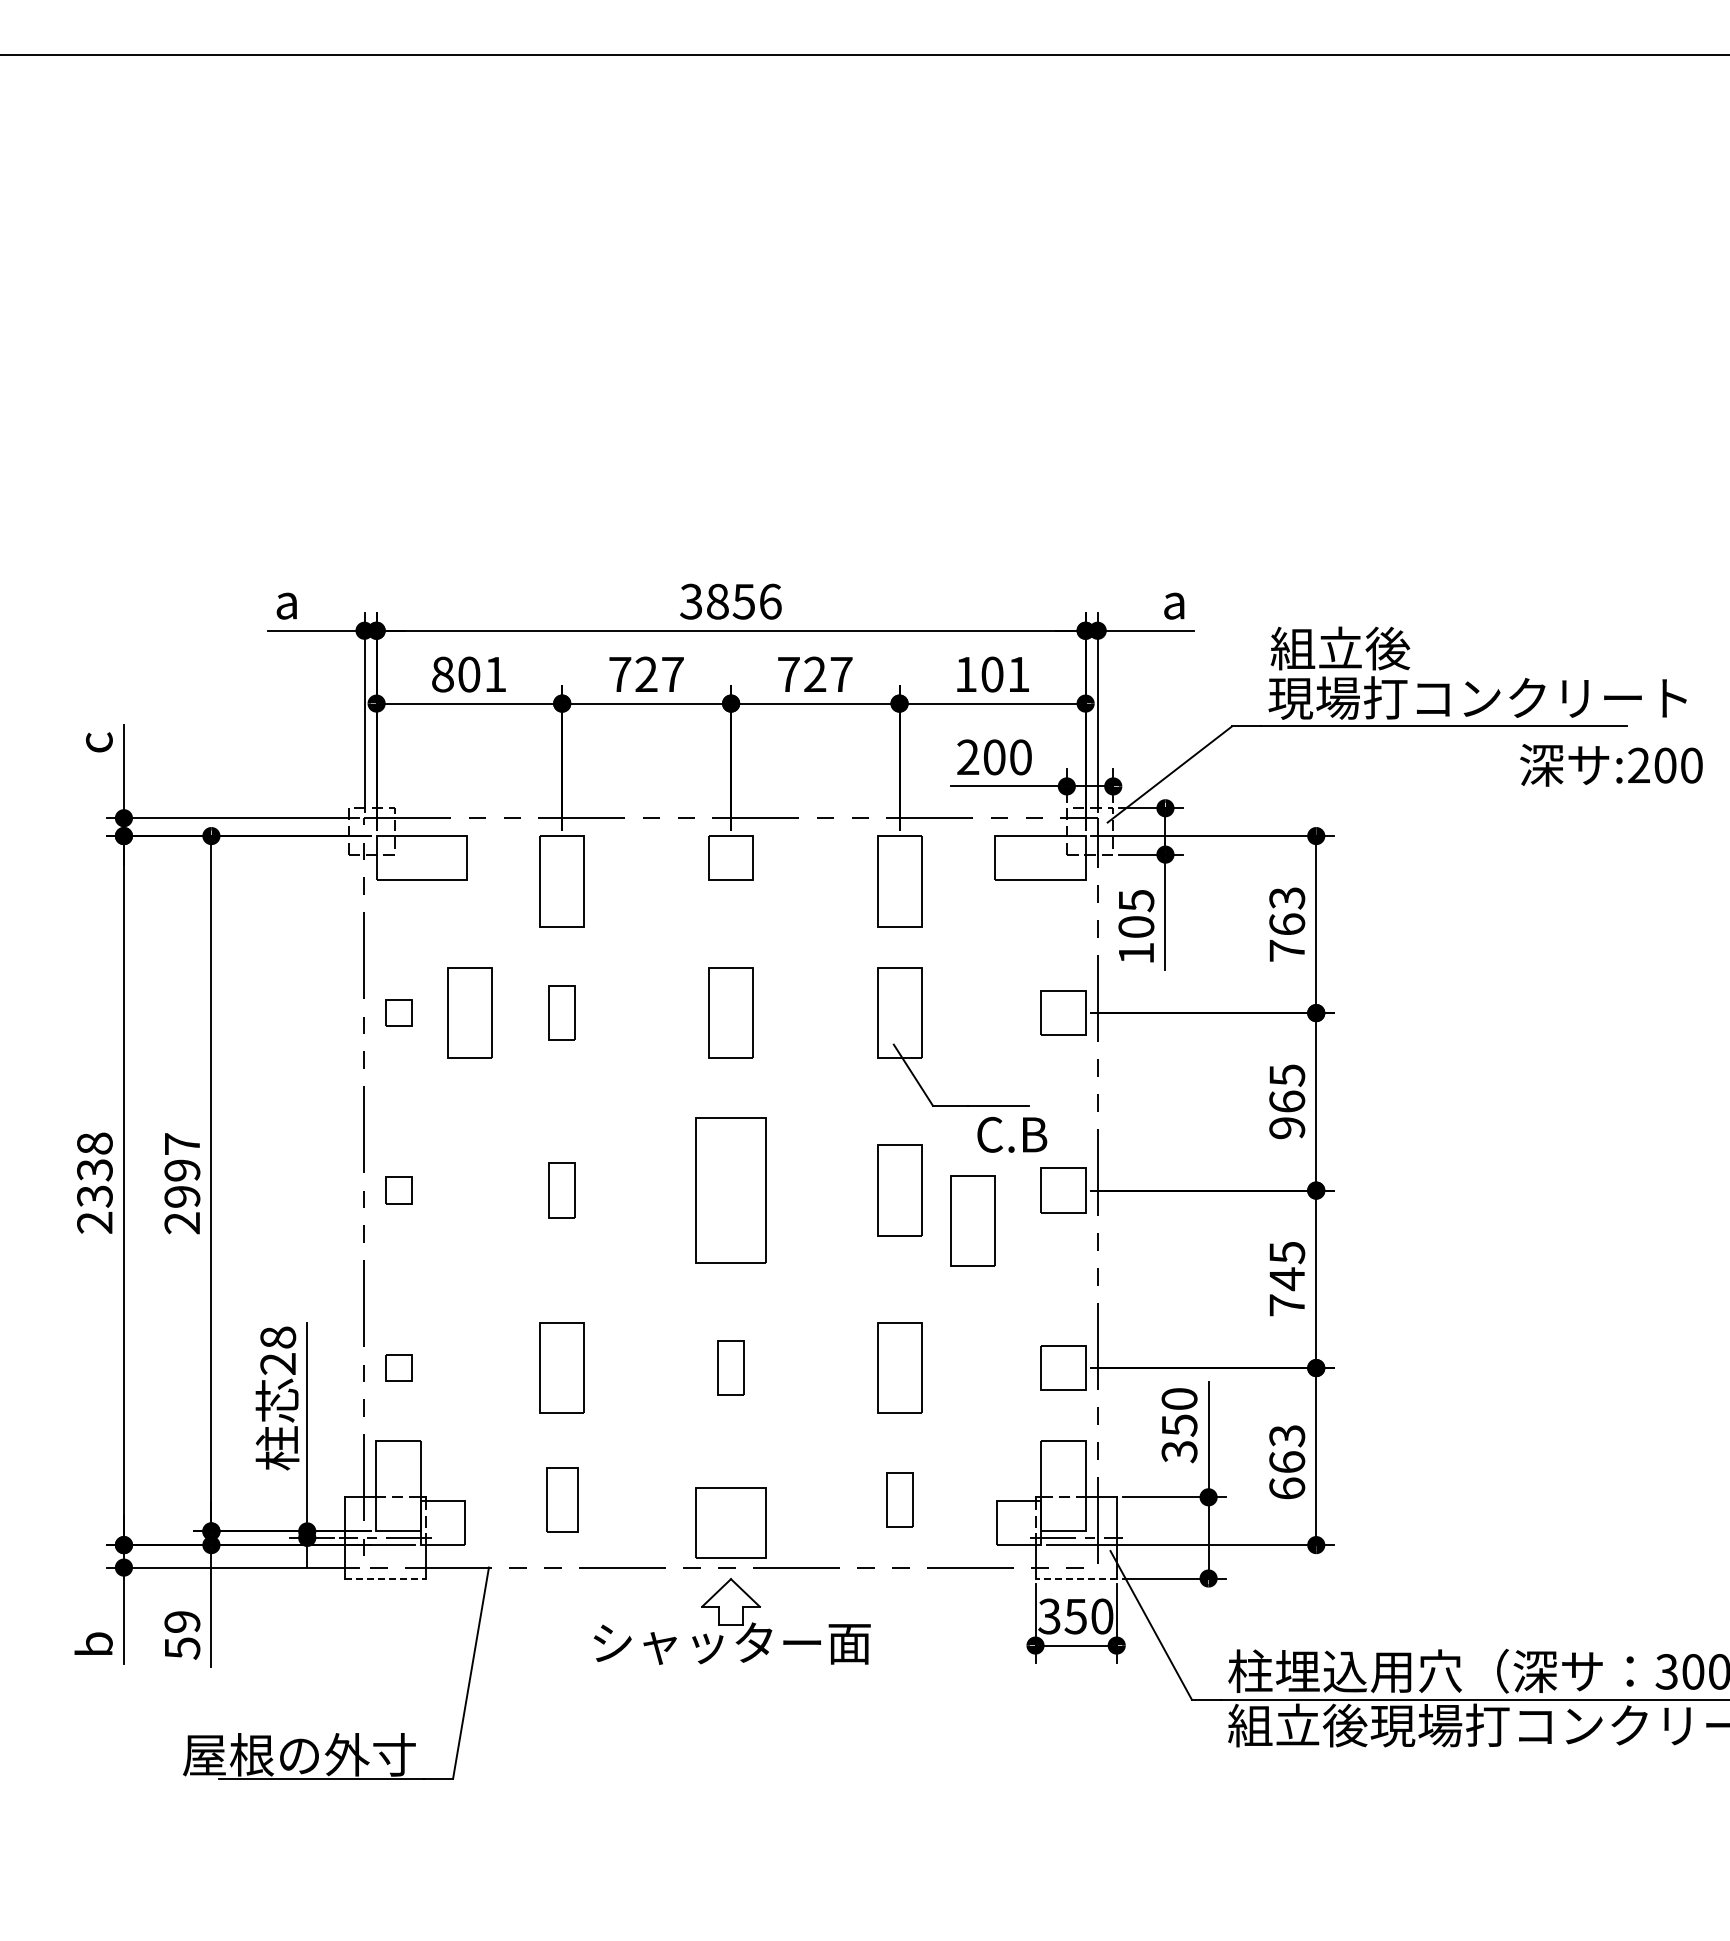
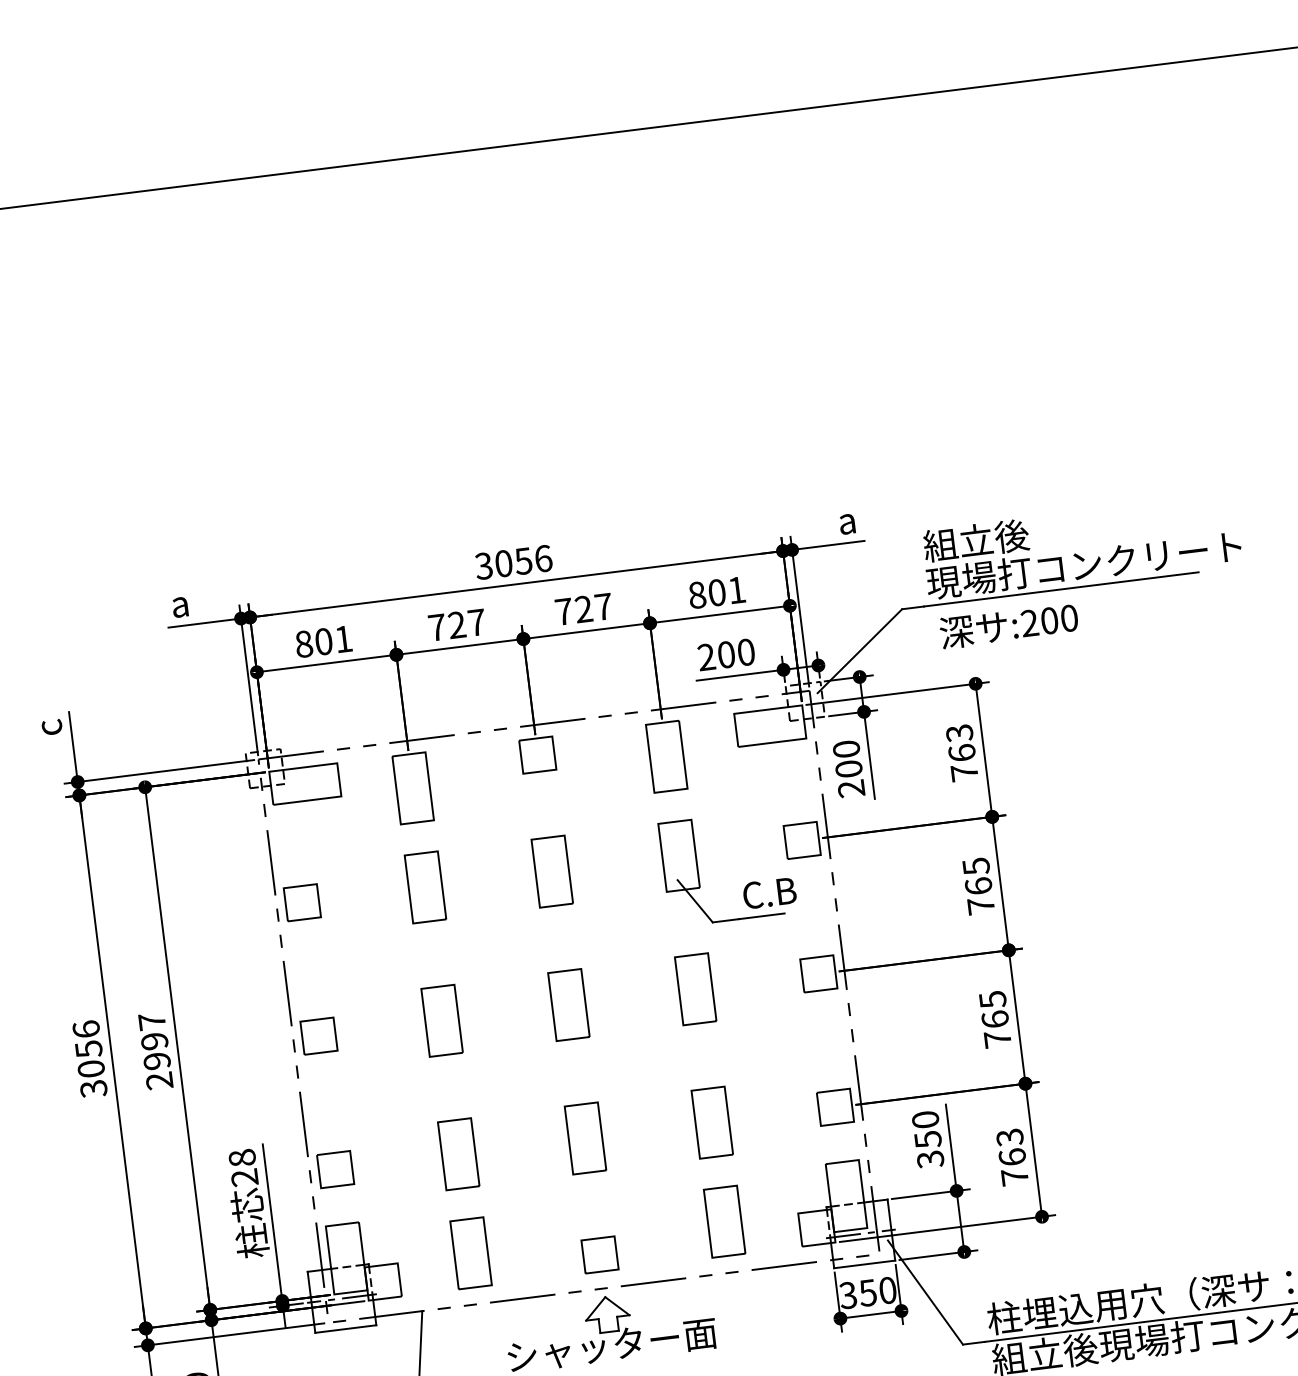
text: (717, 601) -> (503, 563), 3856 -> 3056
text: (966, 674) -> (697, 595), 101 -> 801
text: (1611, 765) -> (1009, 625), moved
text: (1136, 926) -> (849, 768), 105 -> 200
part: (398, 1012) -> (302, 902), size x1.67
part: (469, 1012) -> (355, 895), removed
part: (561, 1012) -> (424, 887), size x1.67
text: (1287, 1128) -> (981, 906), 965 -> 765
text: (1012, 1134) -> (769, 892), moved
text: (94, 1183) -> (89, 1059), 2338 -> 3056
part: (398, 1190) -> (318, 1036), size x1.67
part: (561, 1190) -> (441, 1020), size x1.67
part: (730, 1190) -> (568, 1005), size x0.62
part: (972, 1220) -> (753, 1004), removed
text: (1287, 1279) -> (995, 1019), 745 -> 765
part: (398, 1367) -> (335, 1169), size x1.67
part: (730, 1367) -> (585, 1138), size x1.67
text: (1287, 1488) -> (1015, 1176), 663 -> 763
part: (561, 1499) -> (470, 1253), size x1.43
part: (899, 1499) -> (724, 1221), size x1.67
part: (730, 1522) -> (599, 1254), size x0.62
line: (385, 1578) -> (345, 1329), dashed -> solid
line: (1076, 1578) -> (864, 1264), dashed -> solid

